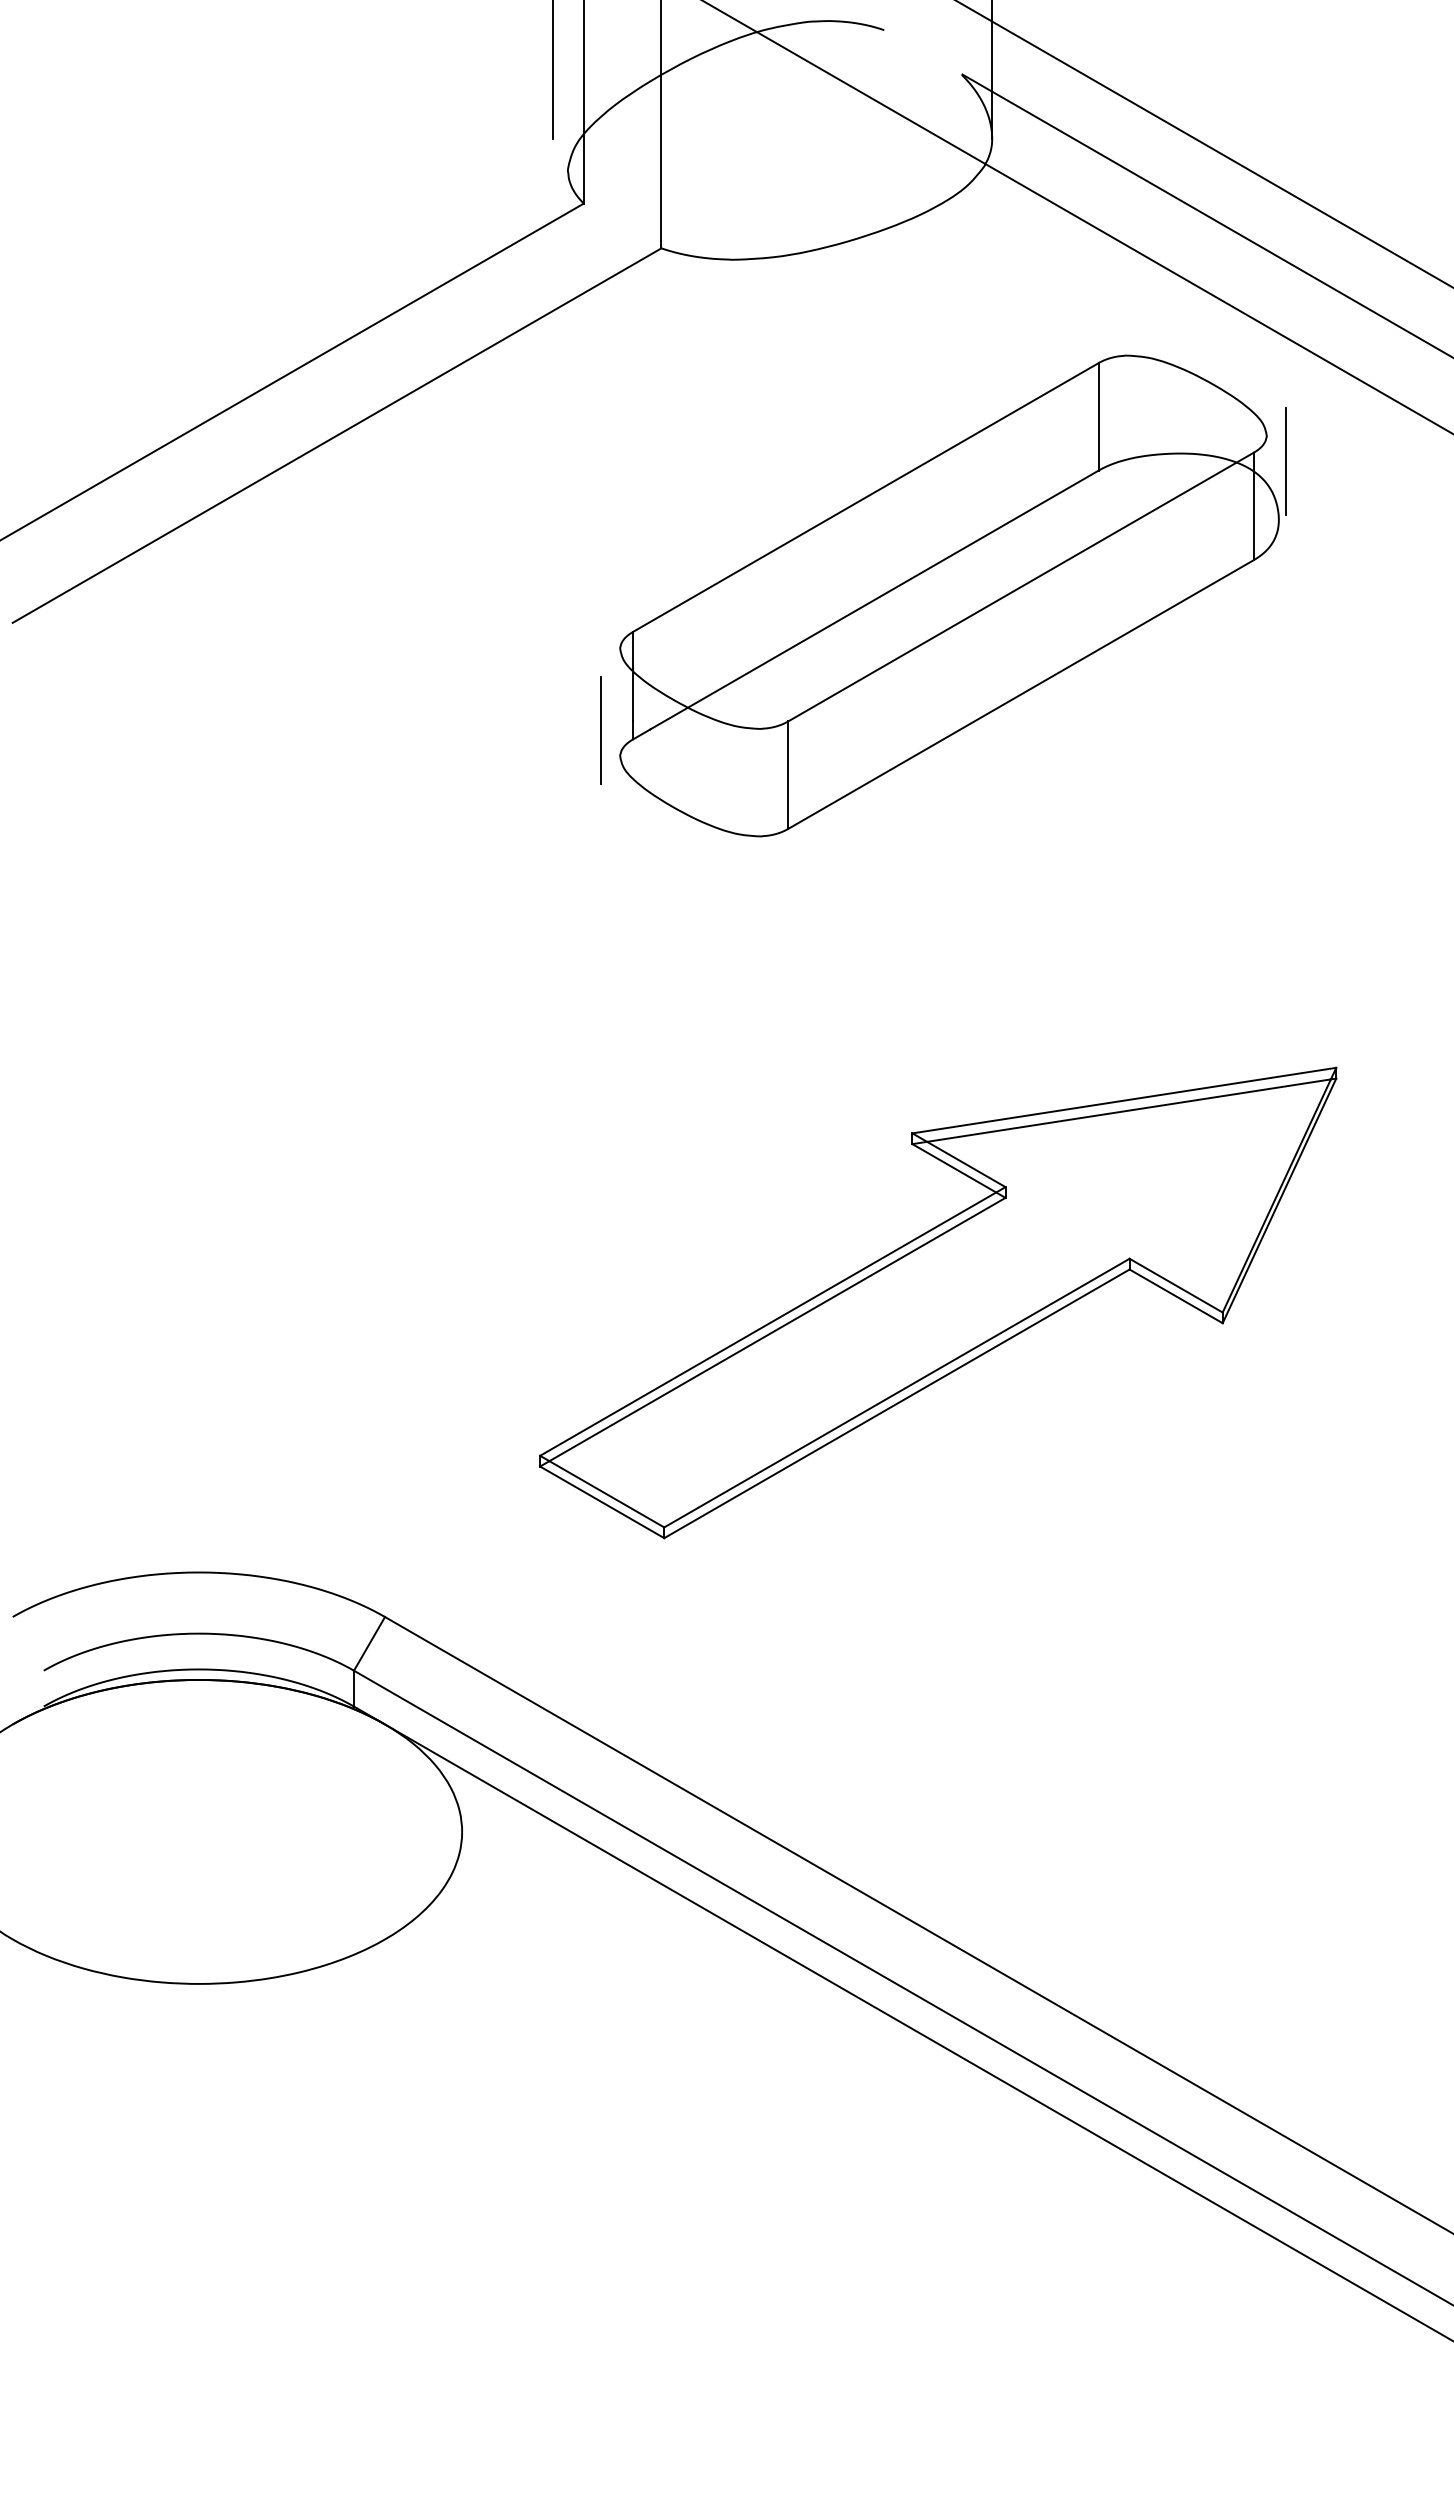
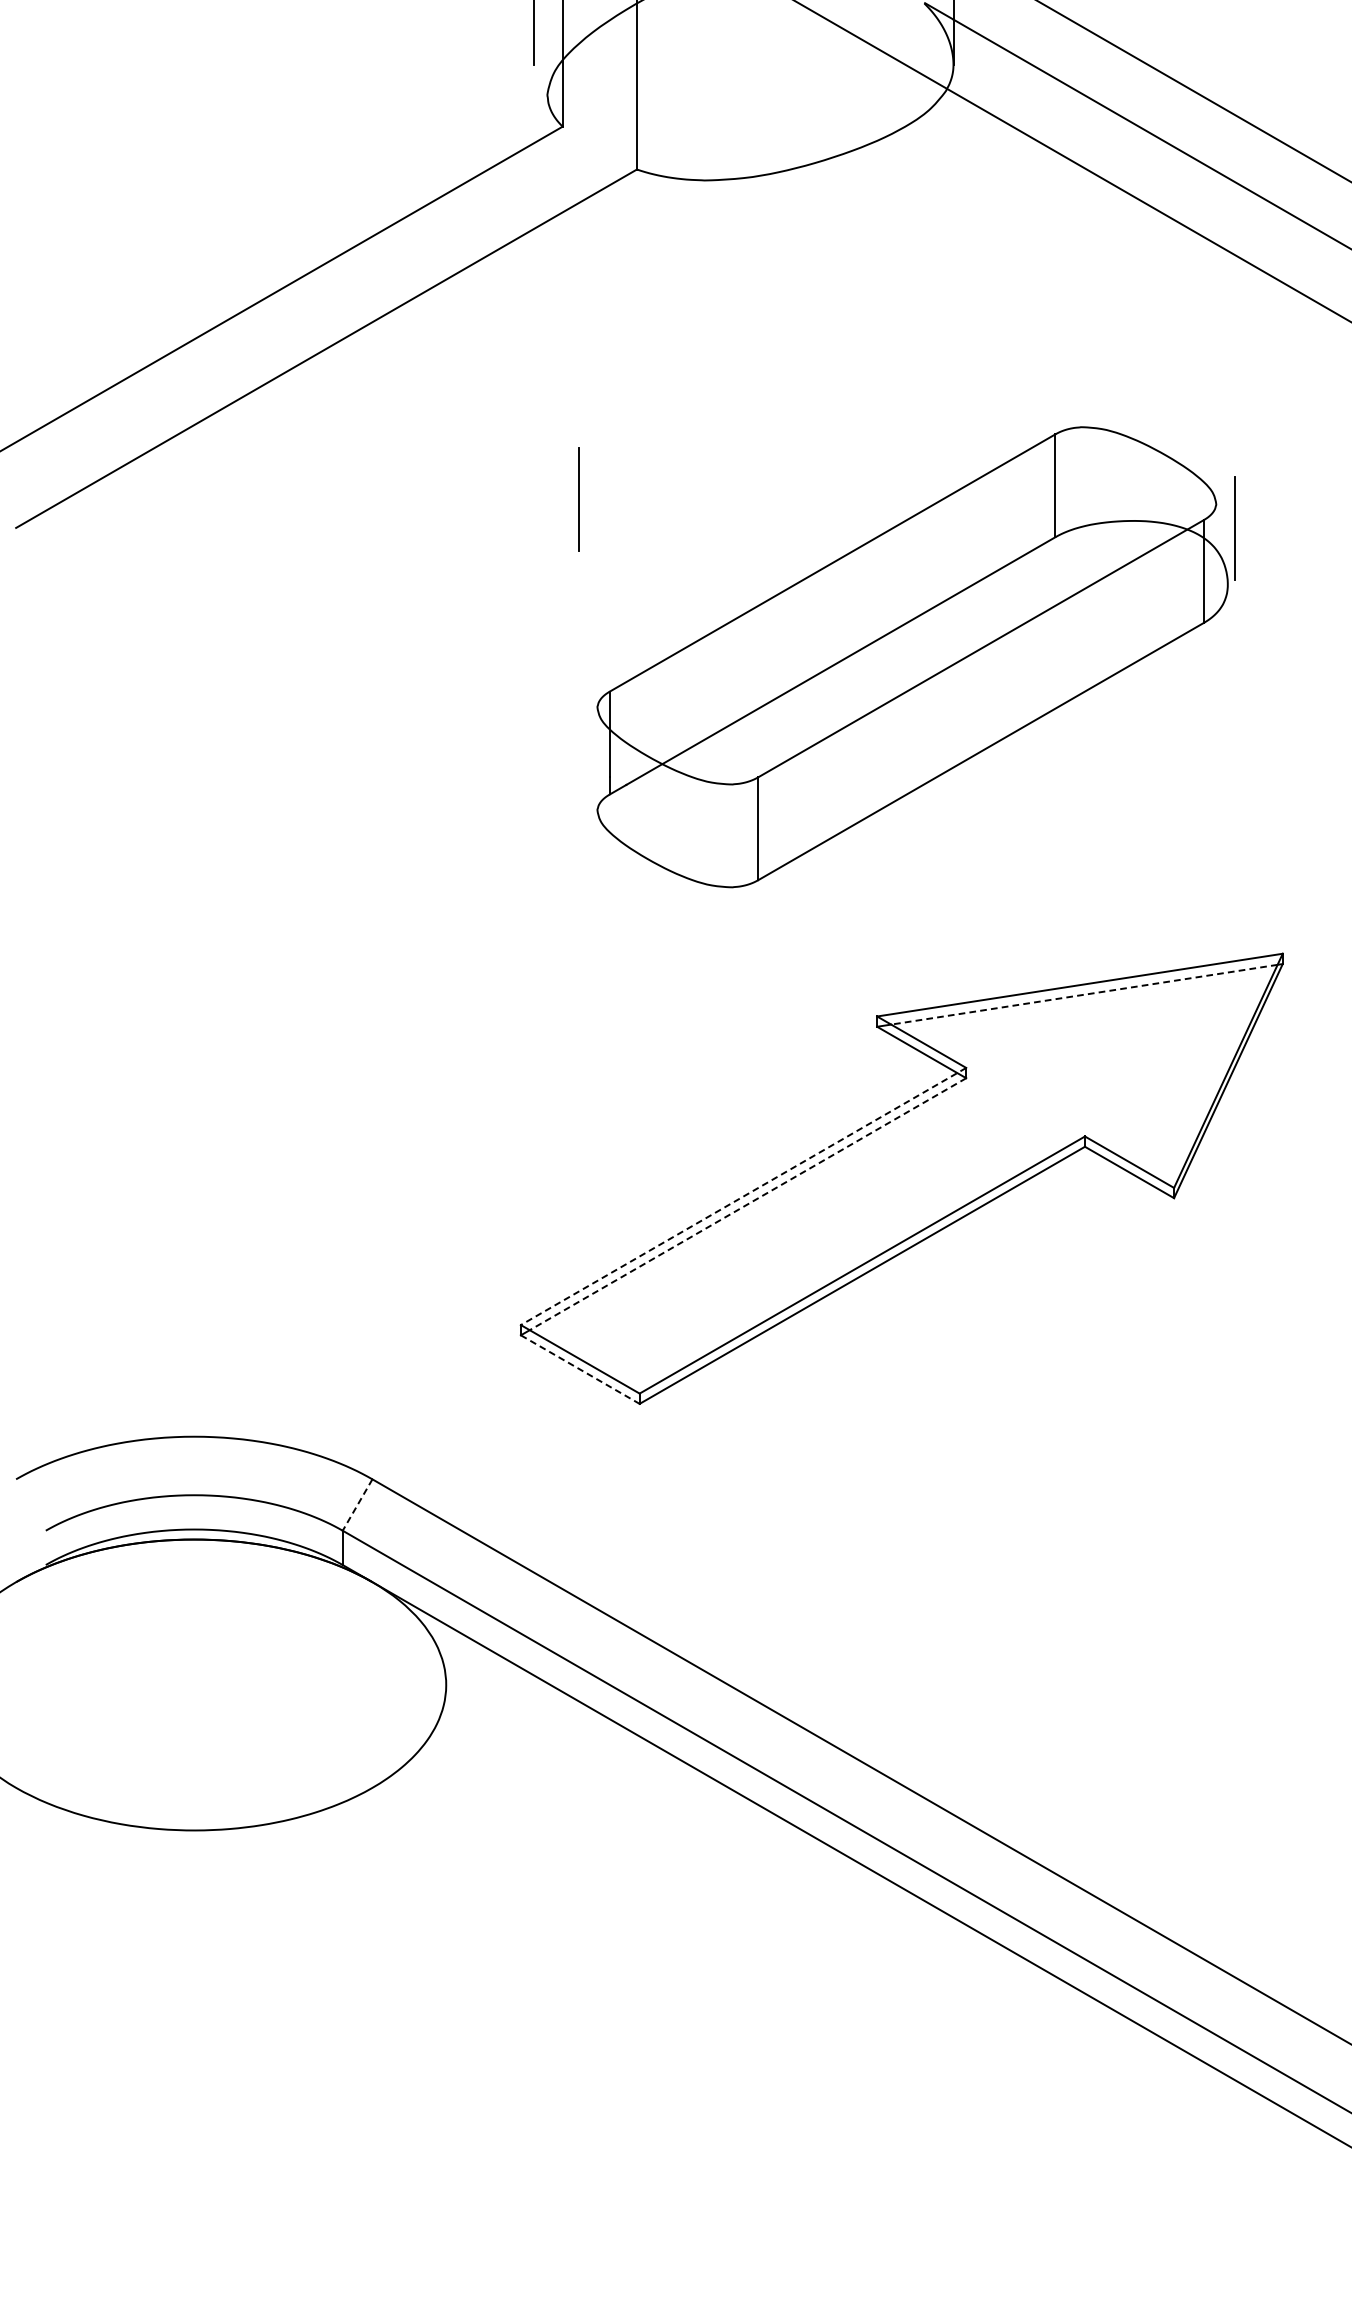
part: (952, 595) -> (915, 656), moved
line: (600, 730) -> (578, 499), moved
line: (1128, 1110) -> (1083, 994), solid -> dashed
line: (772, 1321) -> (743, 1196), solid -> dashed
line: (777, 1329) -> (748, 1204), solid -> dashed
line: (602, 1502) -> (580, 1369), solid -> dashed
line: (369, 1644) -> (357, 1505), solid -> dashed

